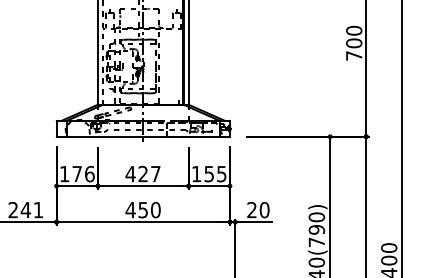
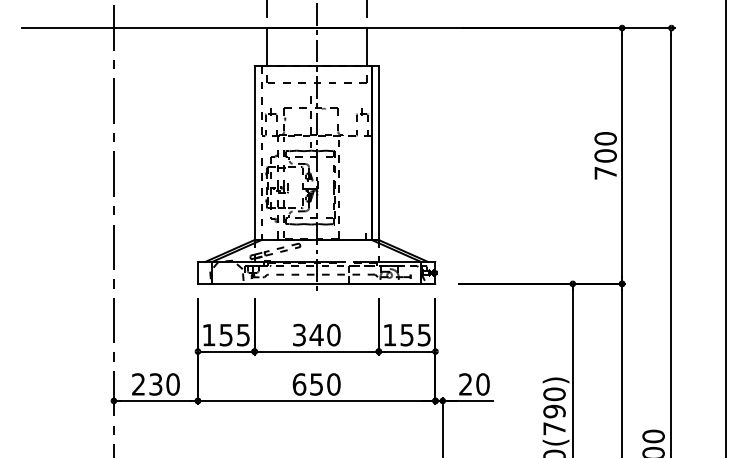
text: (83, 173) -> (234, 334), 176 -> 155
text: (143, 173) -> (316, 334), 427 -> 340
text: (31, 210) -> (163, 384), 241 -> 230
text: (130, 210) -> (299, 384), 450 -> 650

